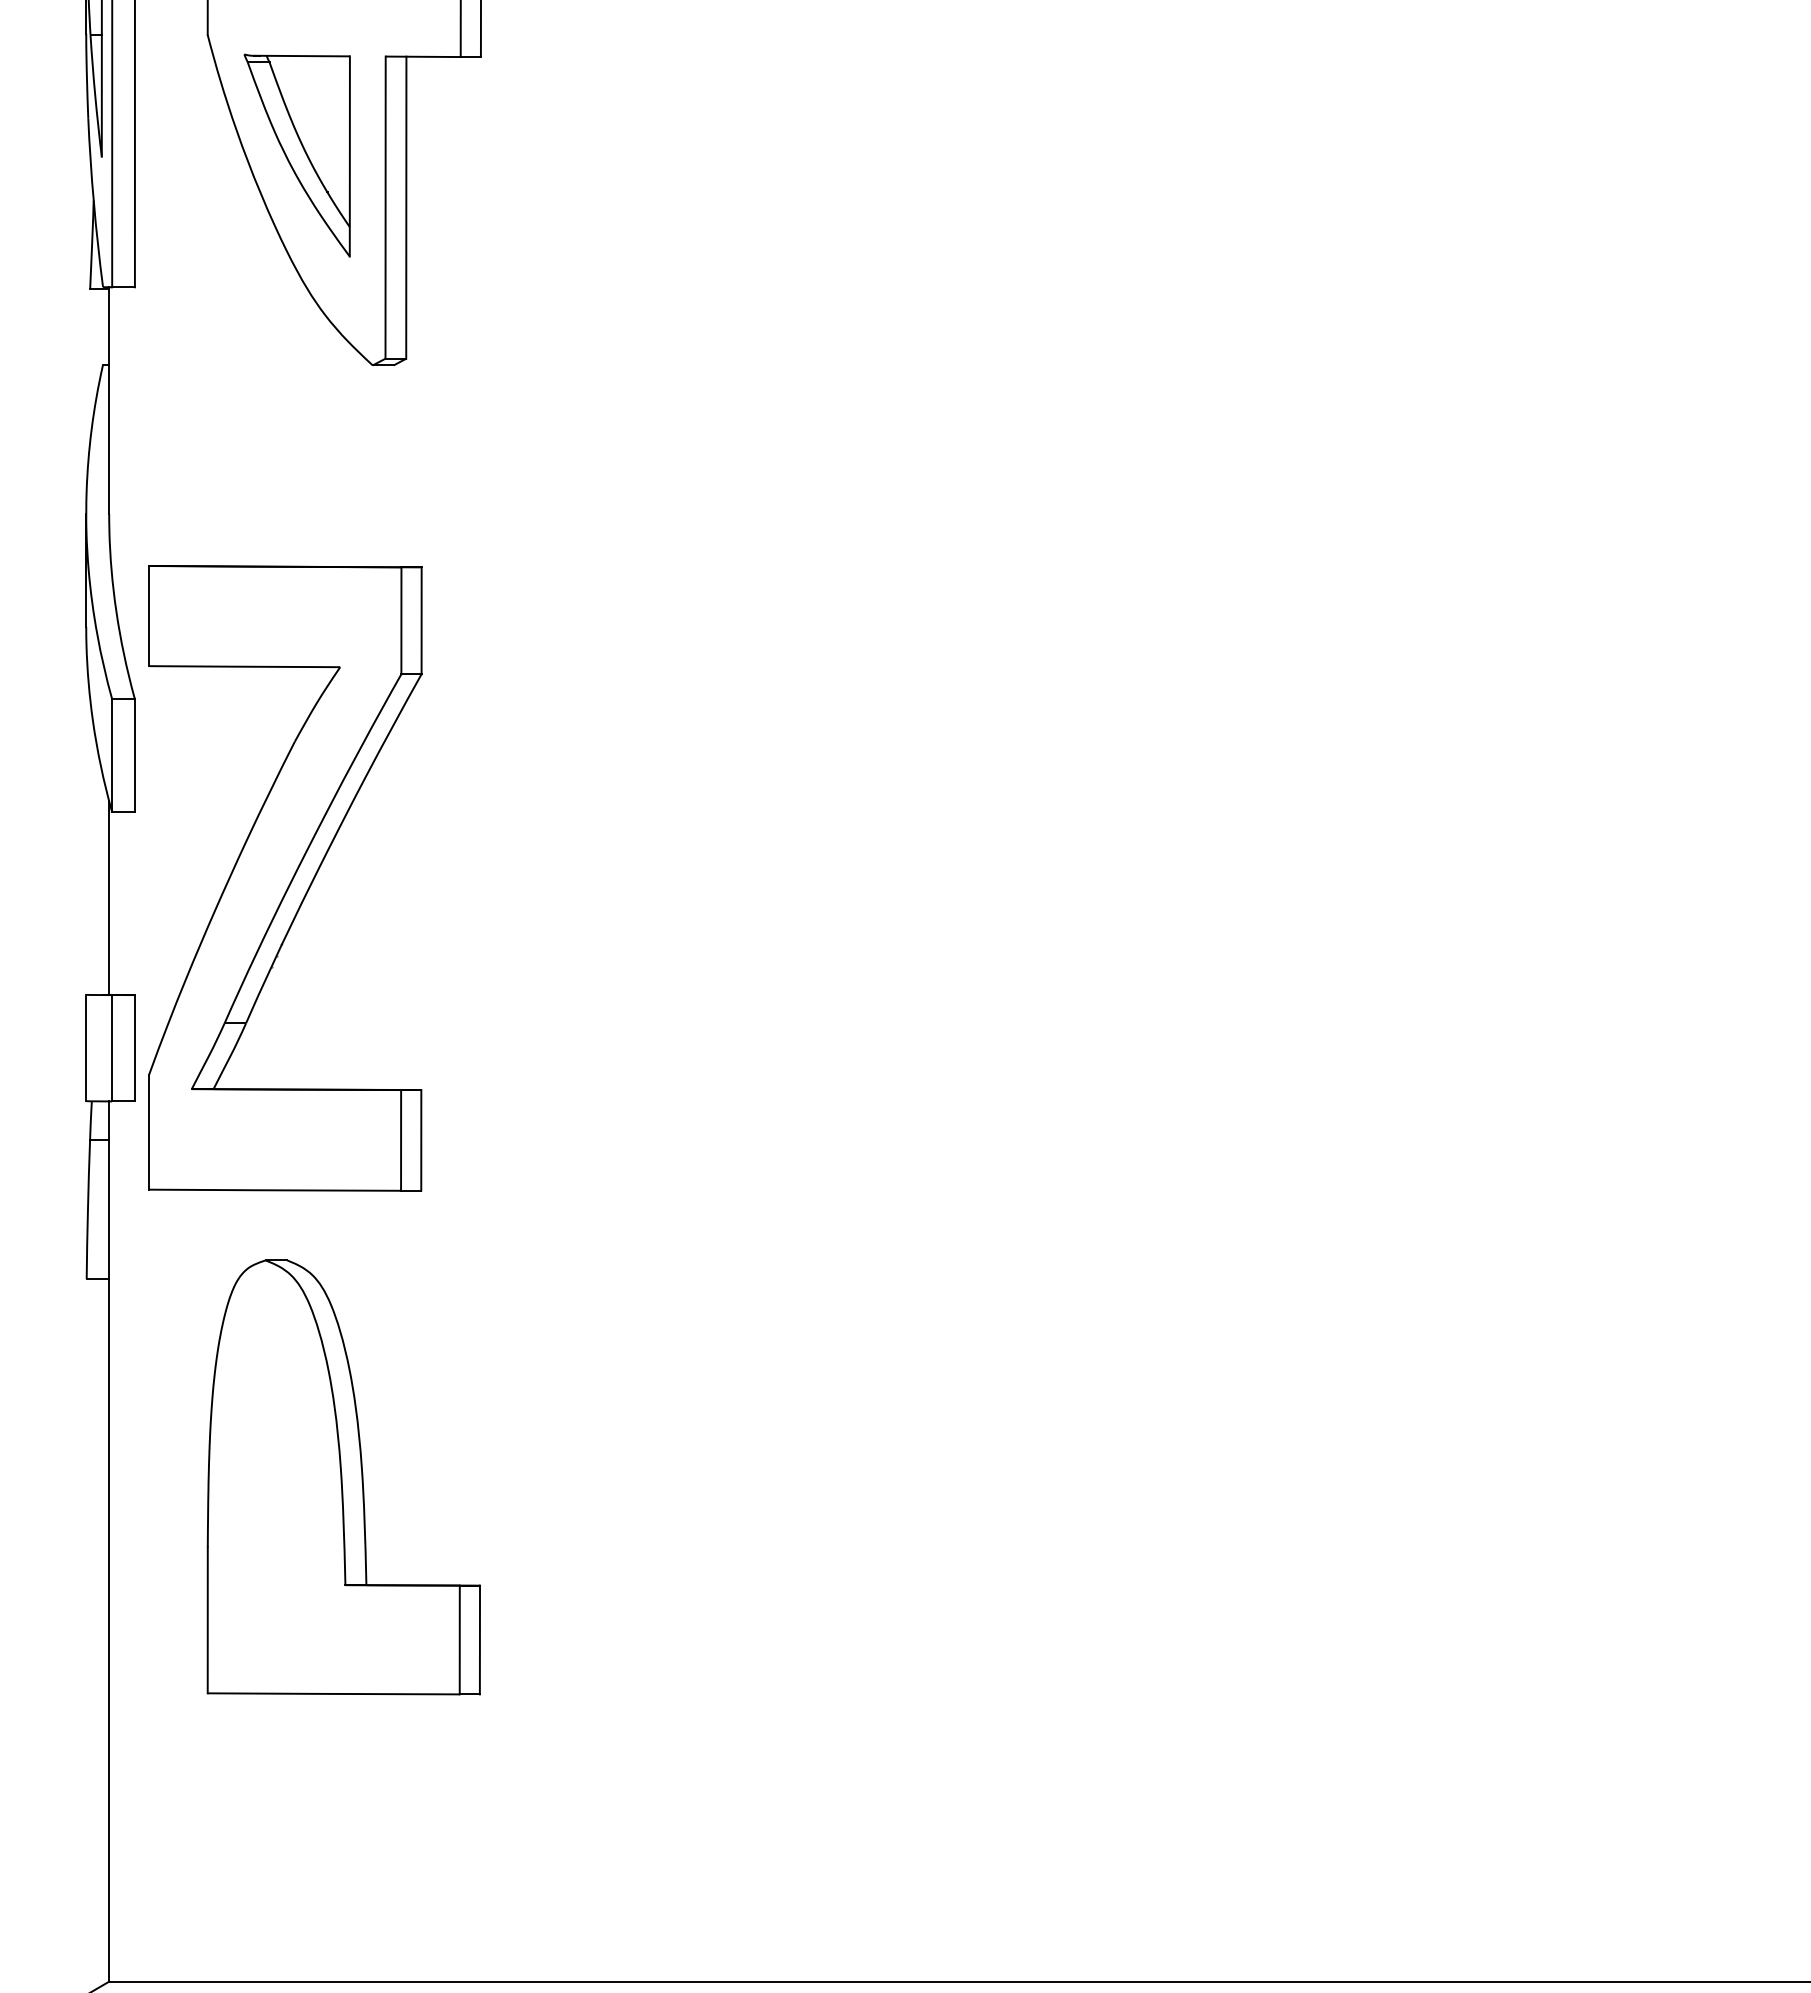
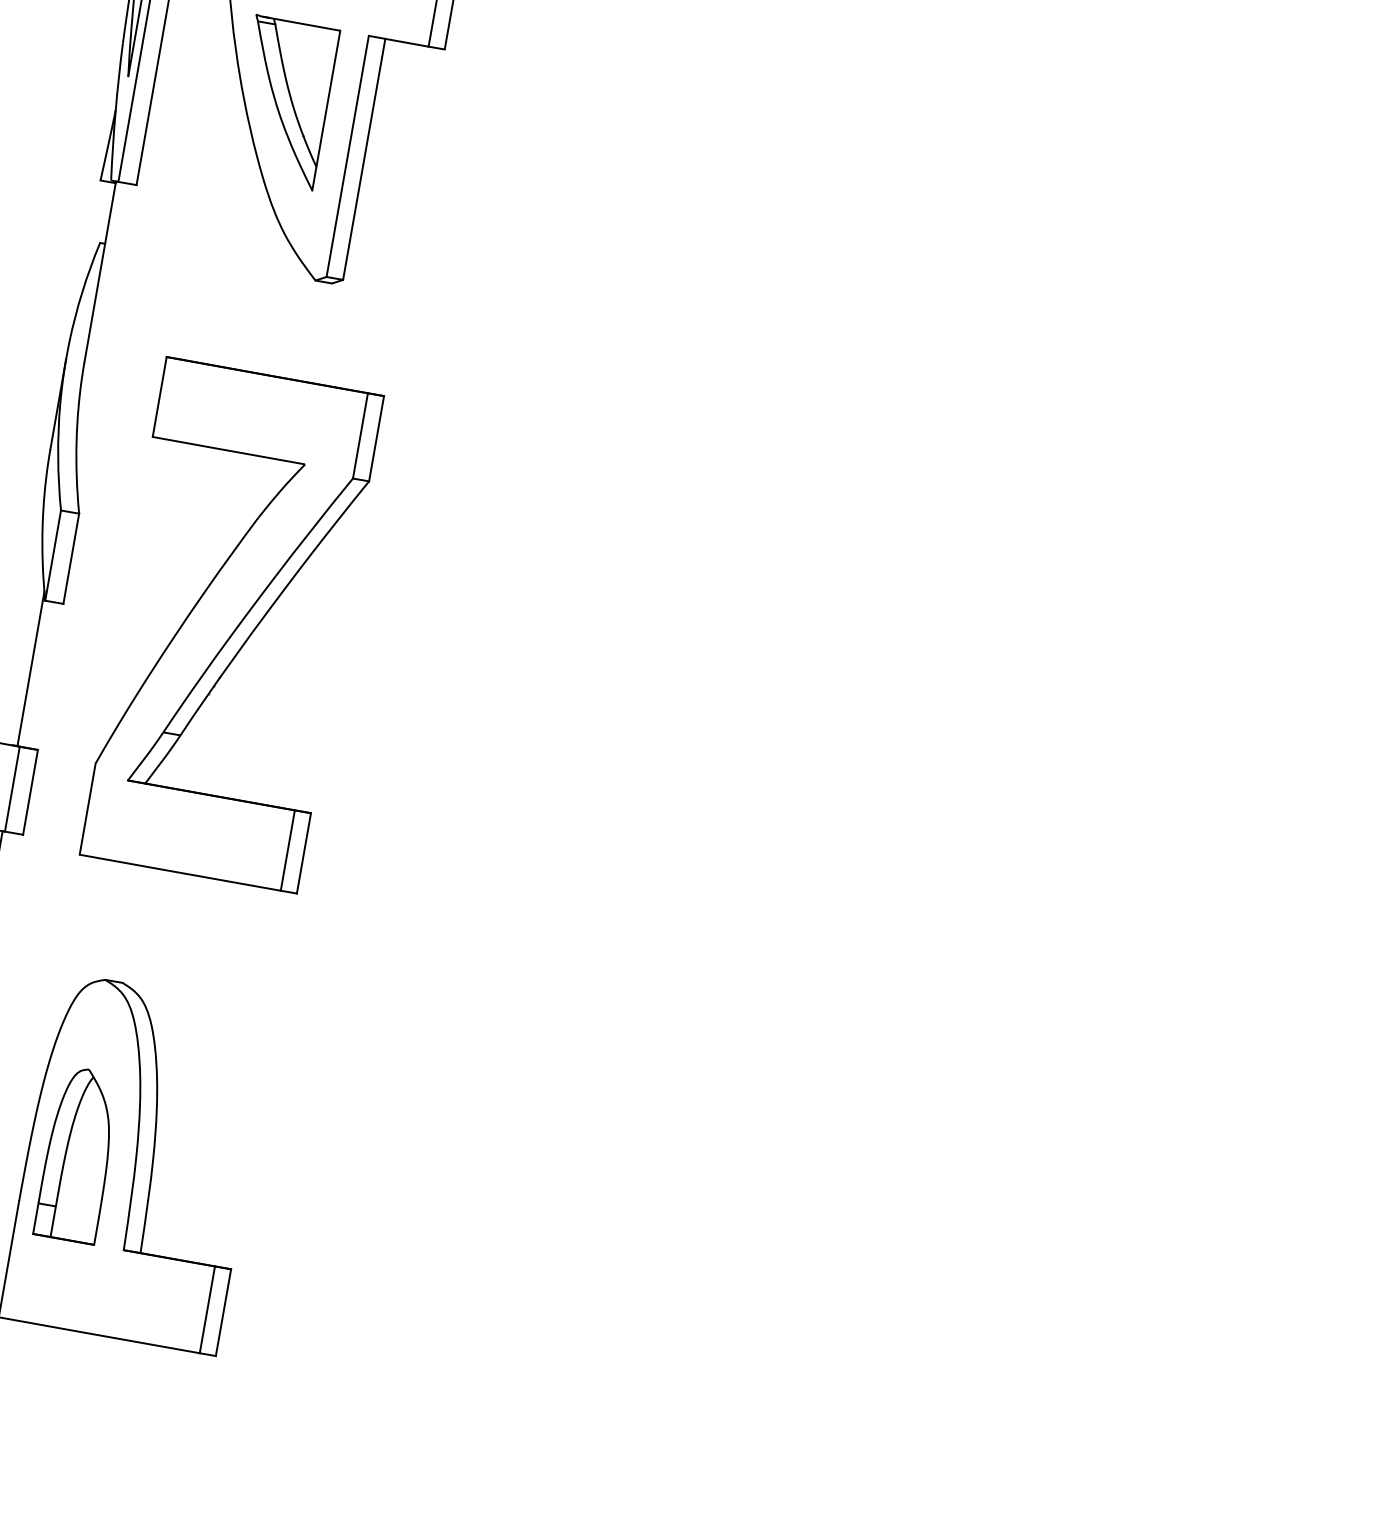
part: (285, 878) -> (232, 625), moved
part: (269, 1478) -> (78, 1154), added

